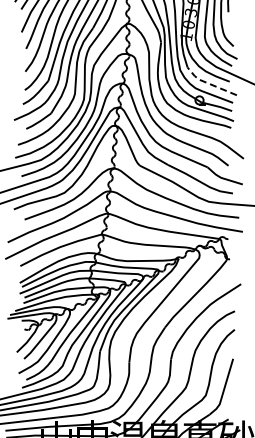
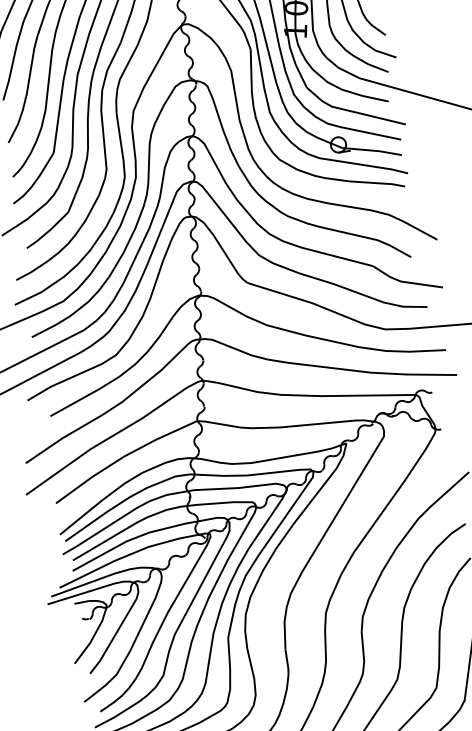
line: (208, 83) -> (350, 111), dashed -> solid

